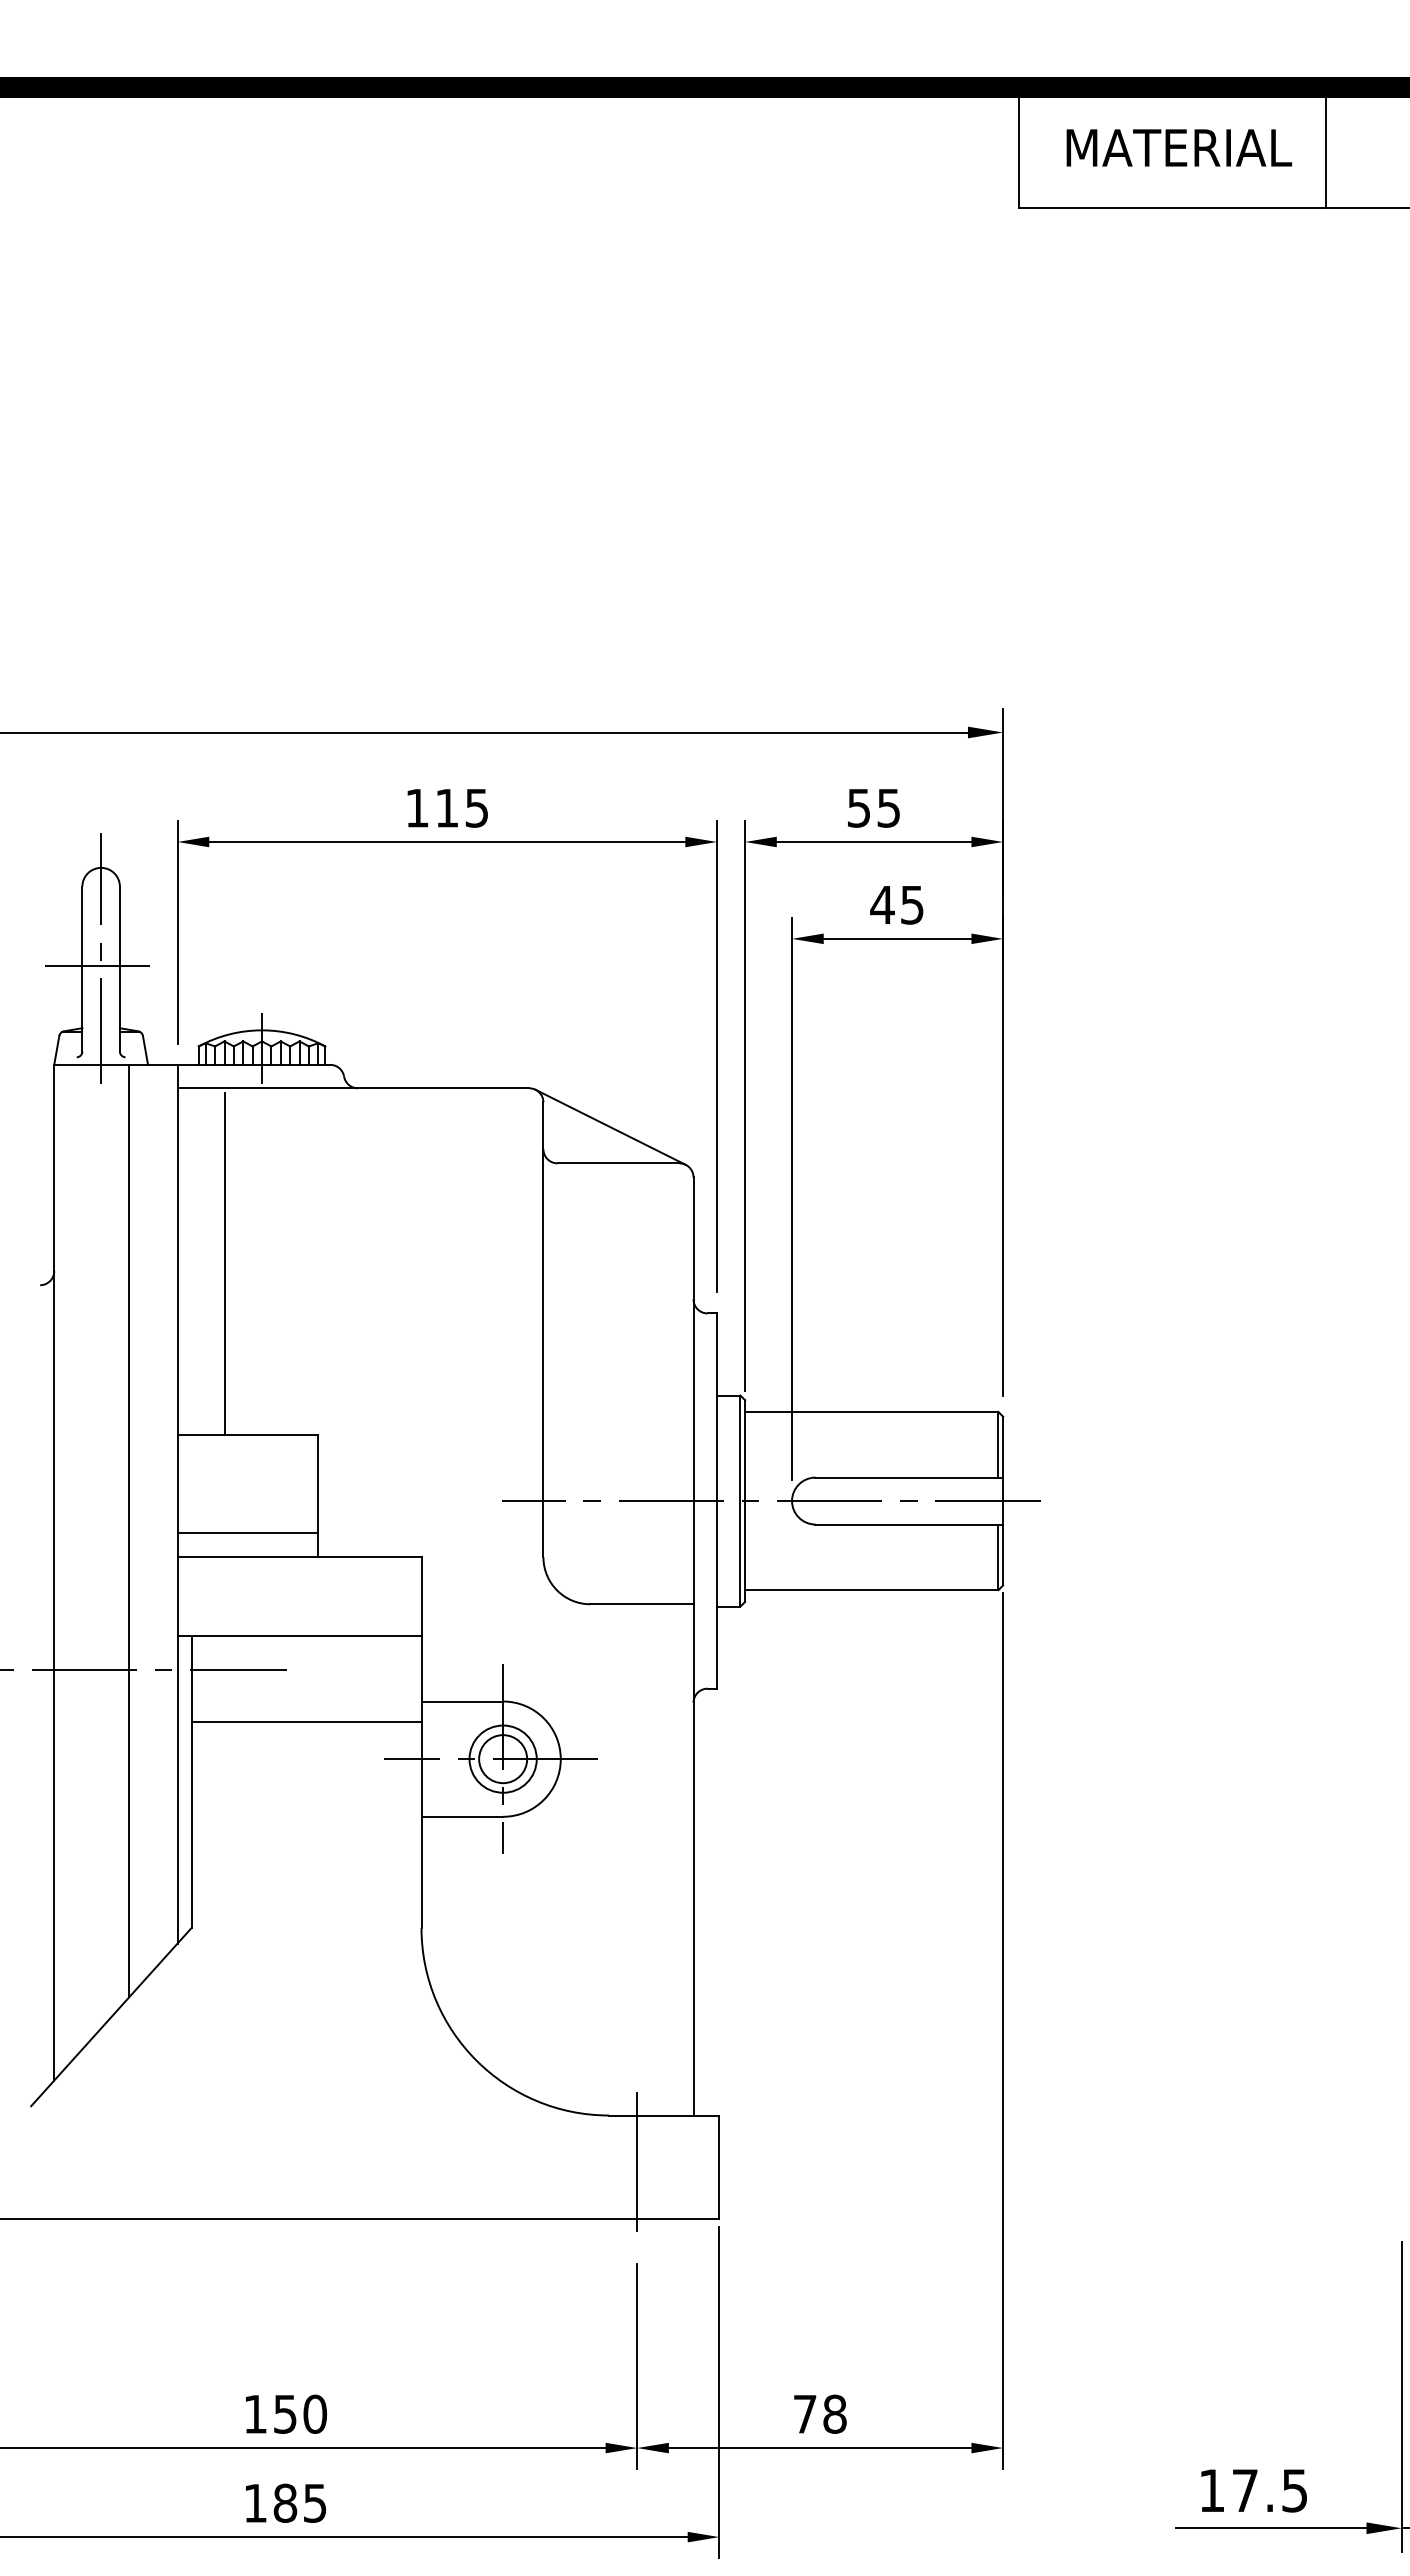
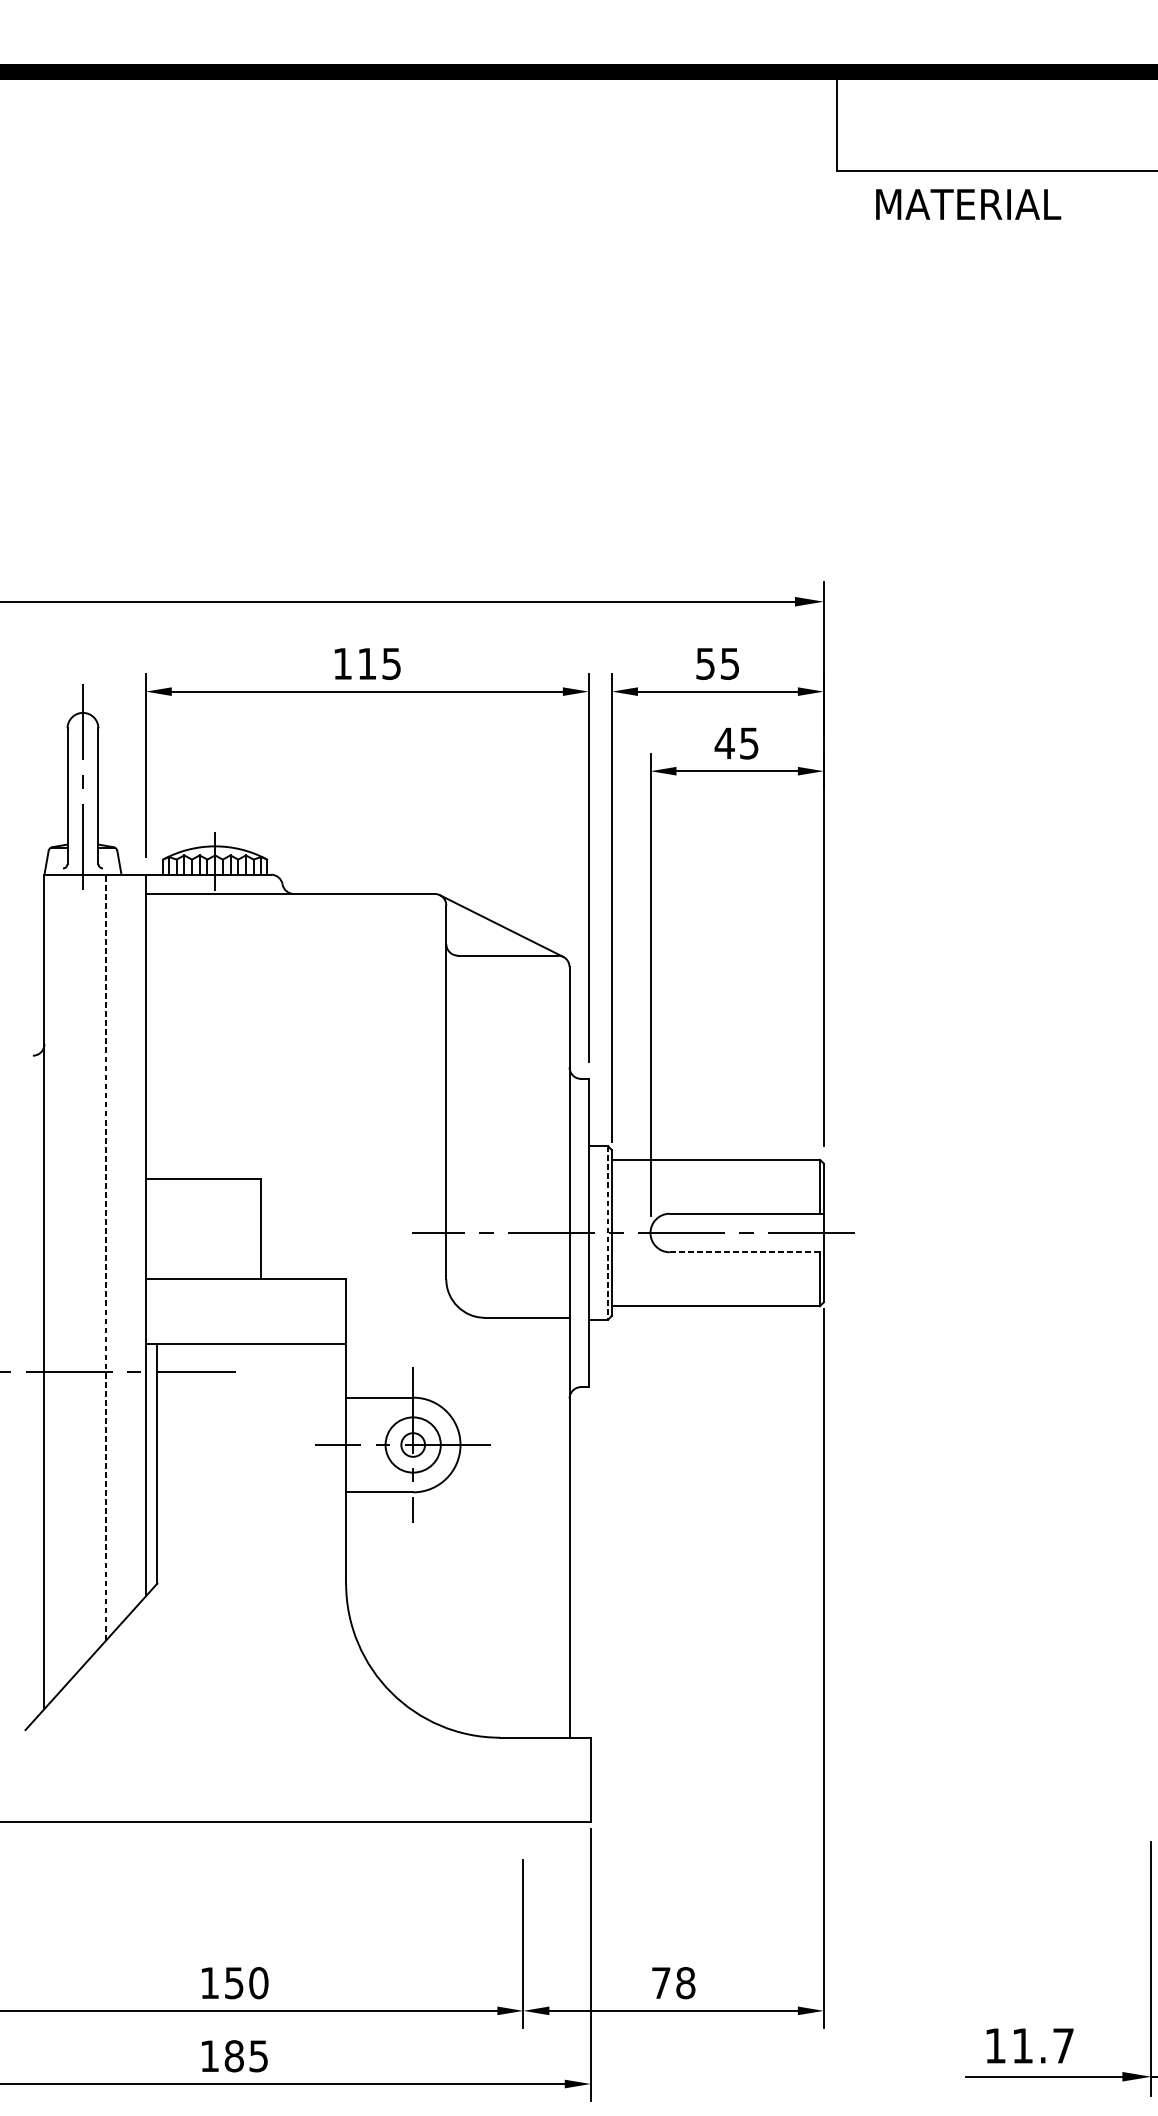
text: (1178, 147) -> (967, 204), moved
line: (1325, 147) -> (1088, 121), removed
line: (100, 966) -> (82, 793), removed
line: (224, 1264) -> (184, 1038), removed
line: (740, 1501) -> (608, 1233), solid -> dashed
line: (909, 1524) -> (746, 1252), solid -> dashed
line: (129, 1530) -> (106, 1257), solid -> dashed
line: (247, 1533) -> (203, 1259), removed
line: (306, 1722) -> (251, 1414), removed
circle: (503, 1759) -> (413, 1445), size x0.6
line: (637, 2161) -> (523, 1775), removed
text: (1270, 2490) -> (1043, 2045), 17.5 -> 11.7

